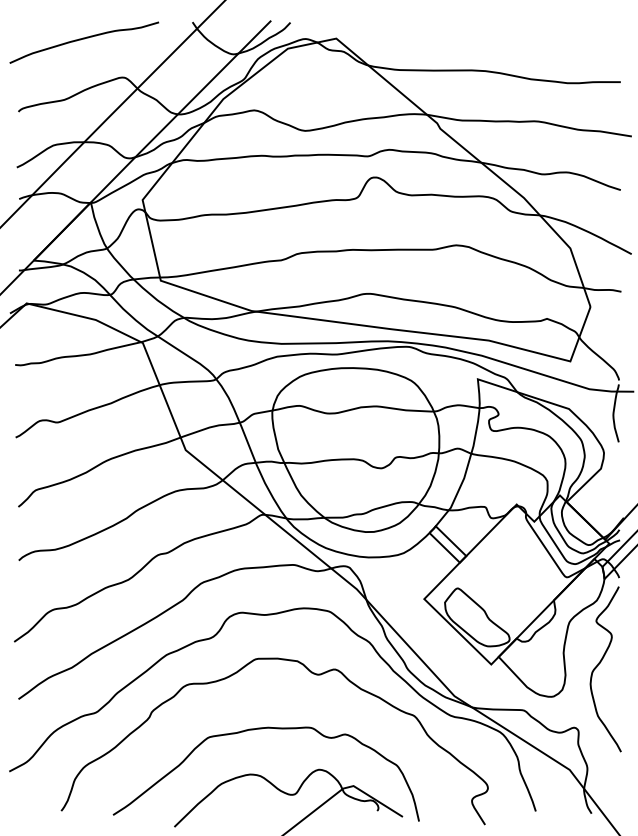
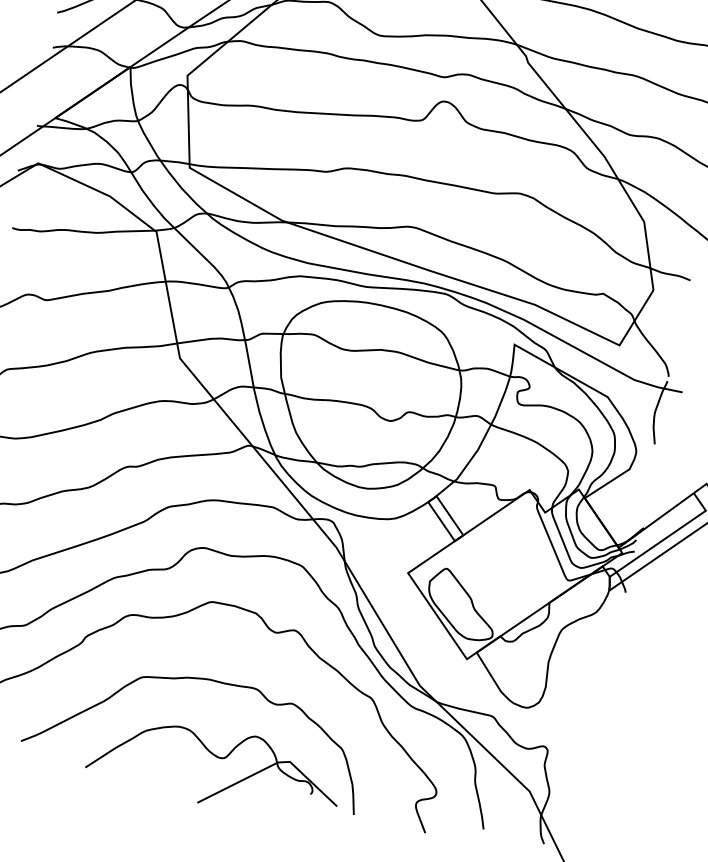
curve: (600, 663) -> (586, 681), removed

